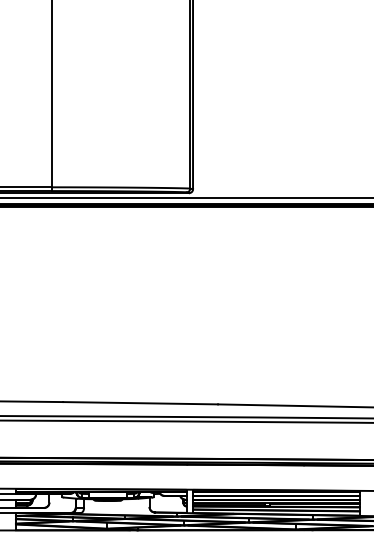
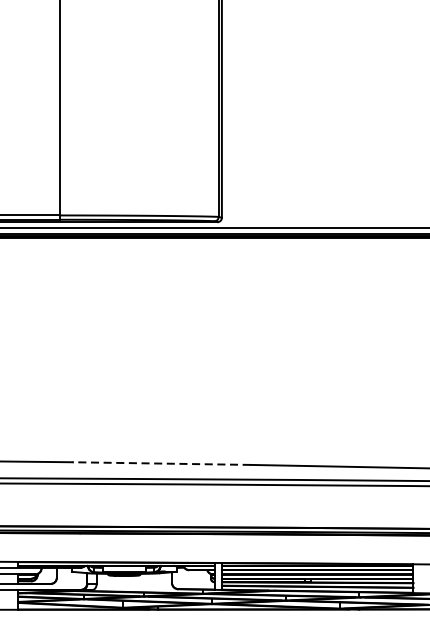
line: (140, 403) -> (161, 463), solid -> dashed

